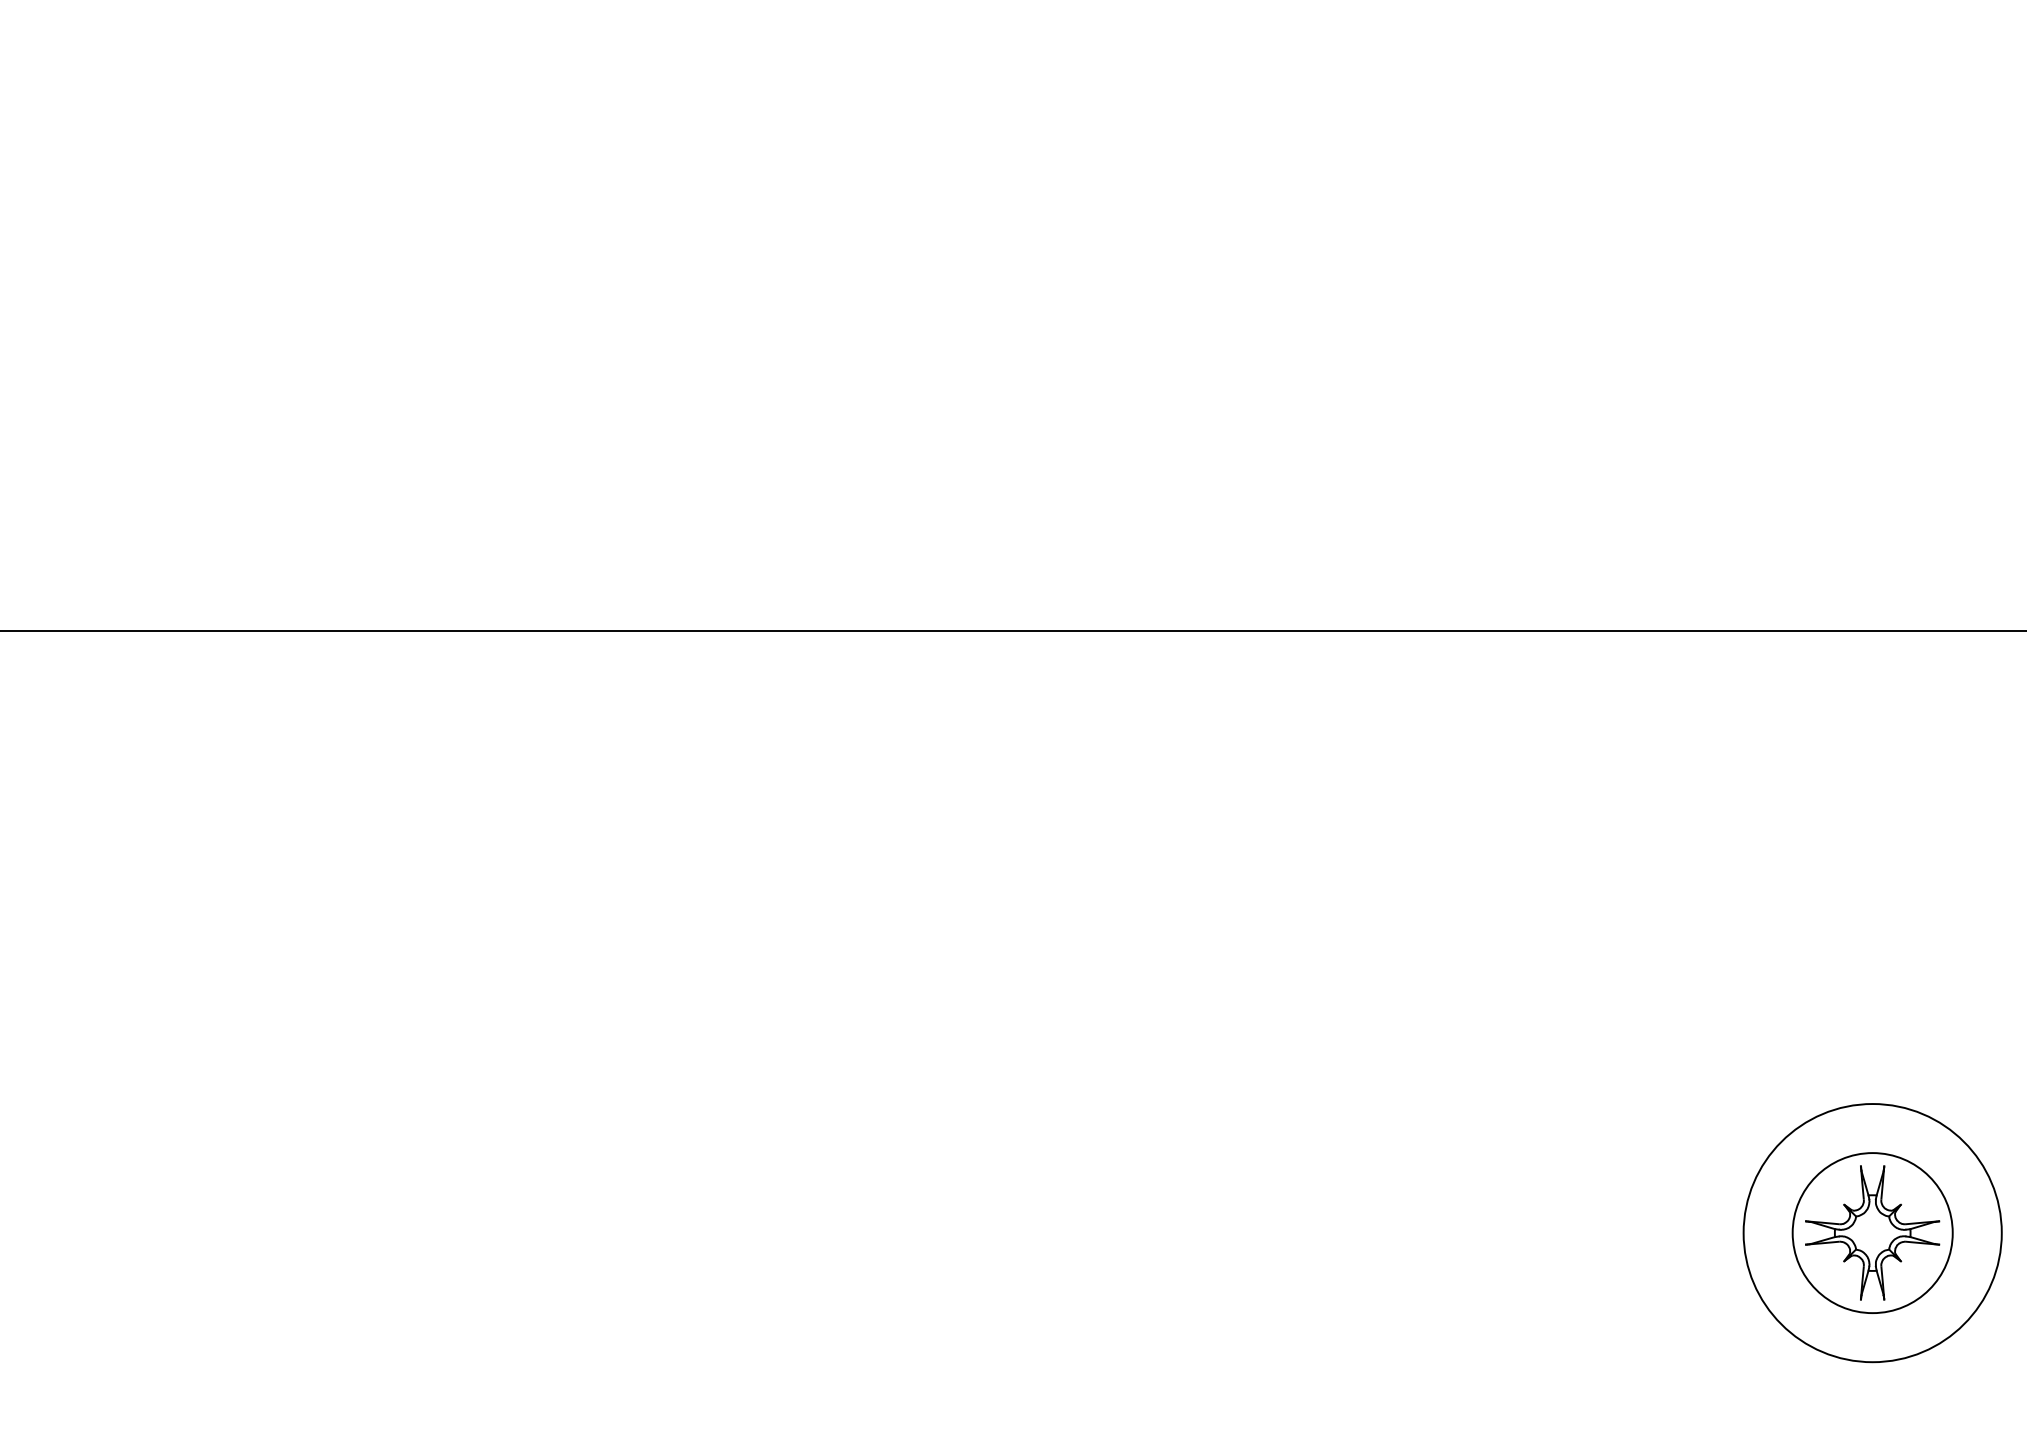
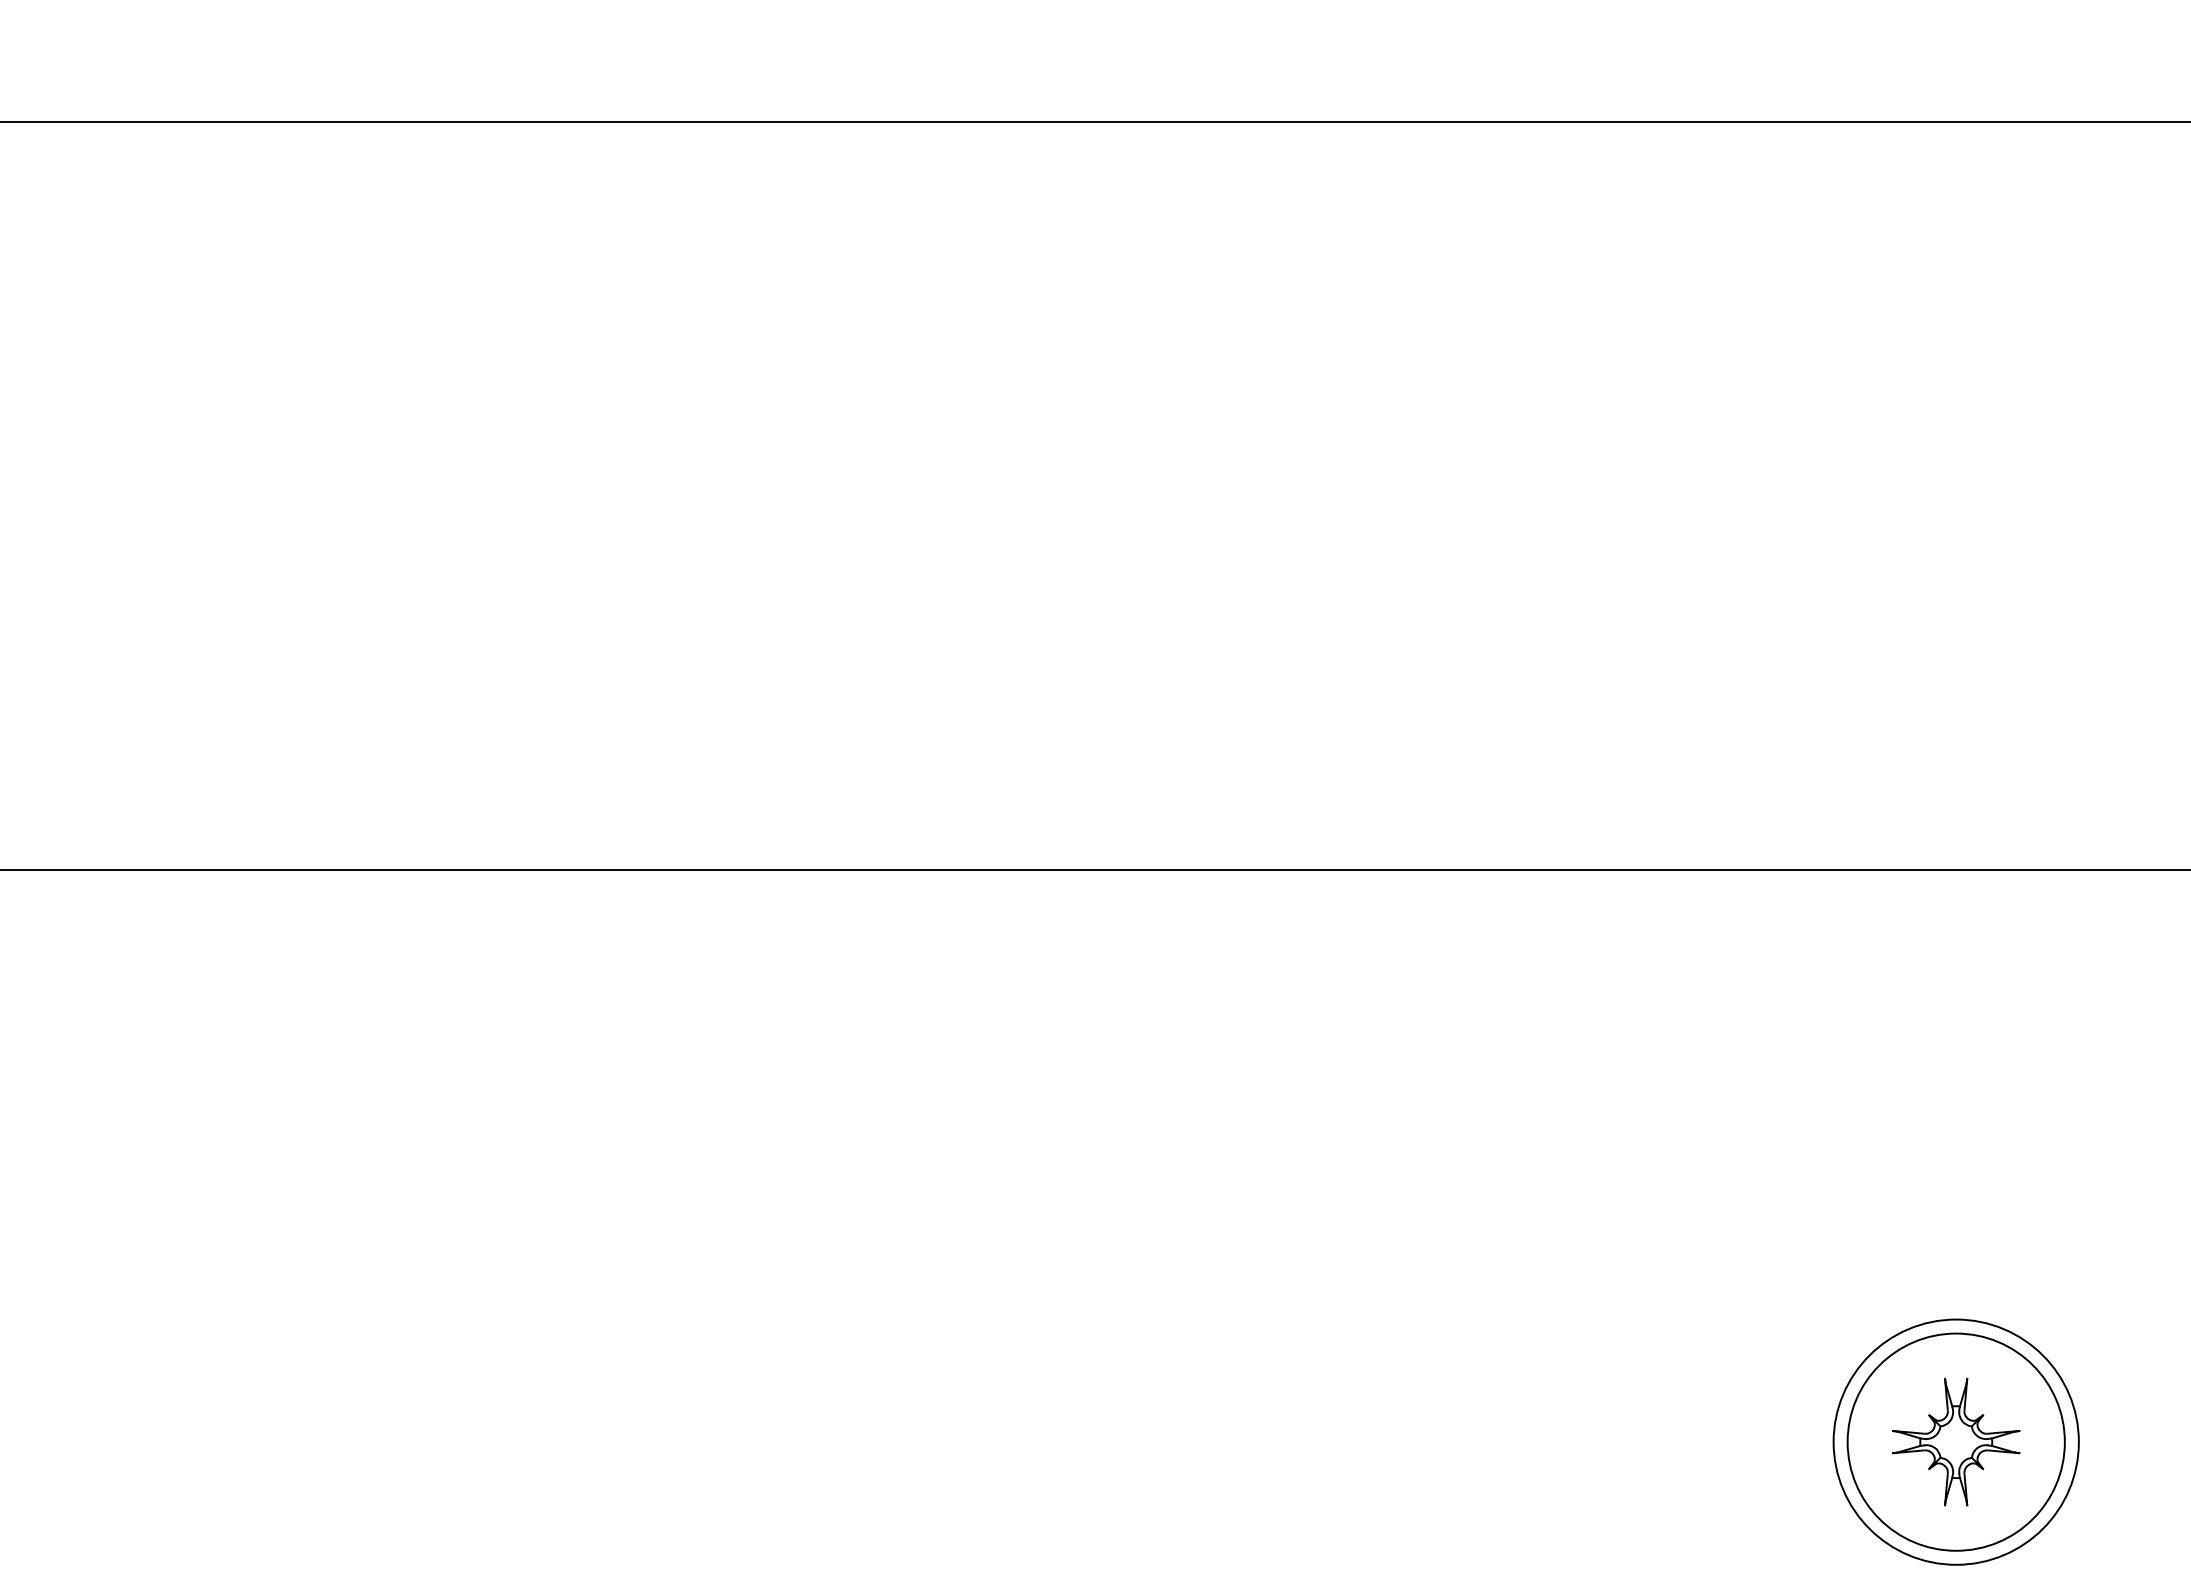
circle: (1871, 1232) -> (1955, 1441), size x1.43

